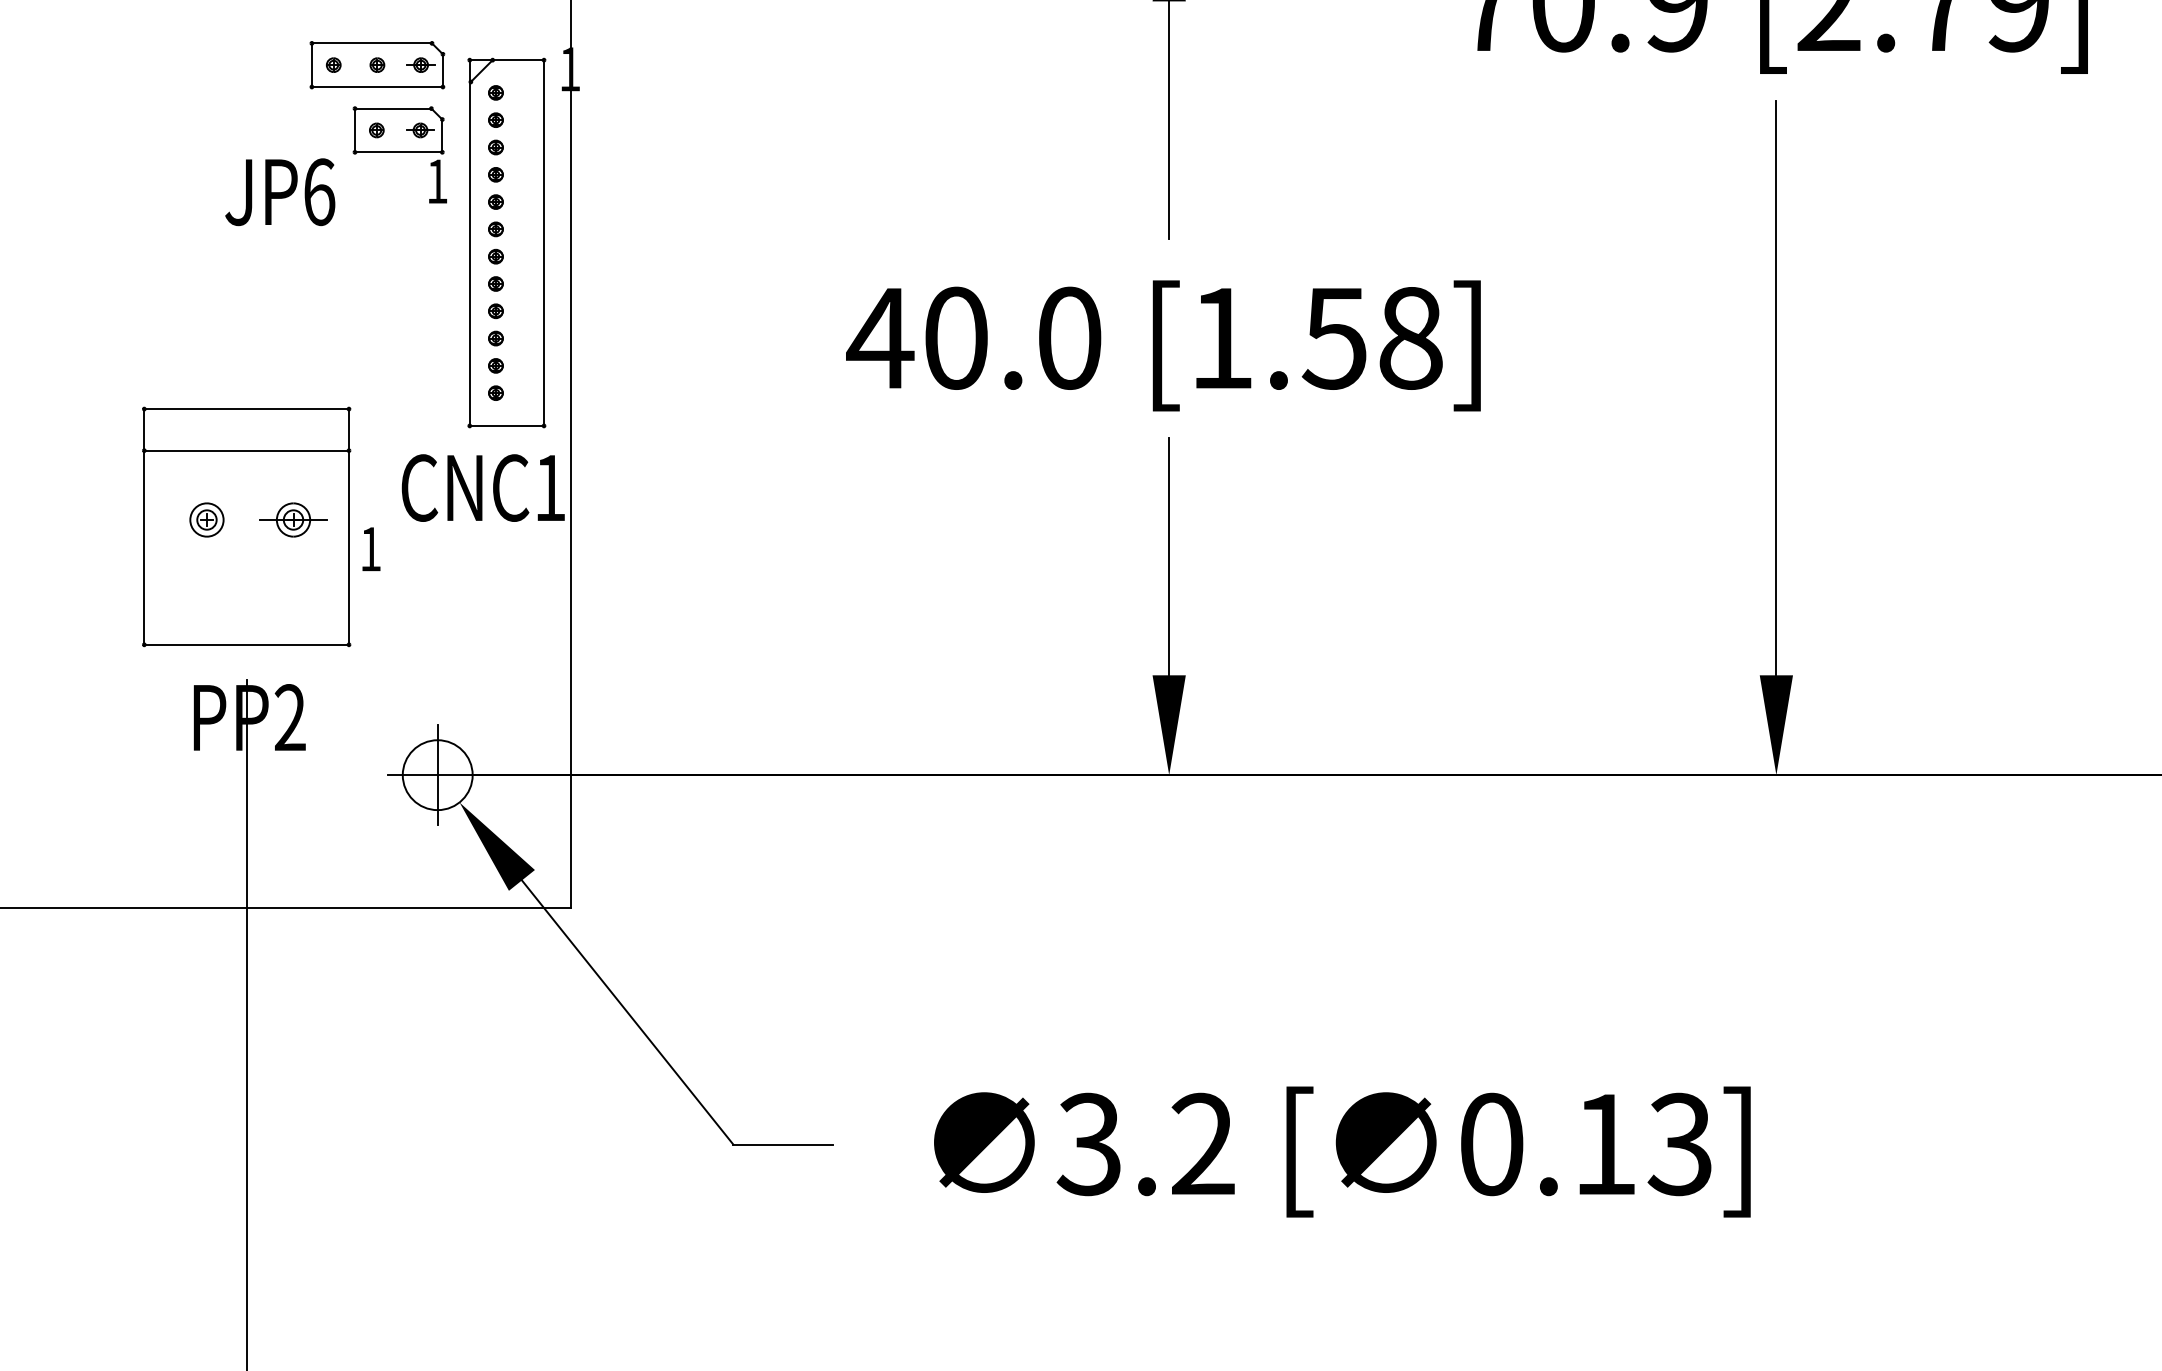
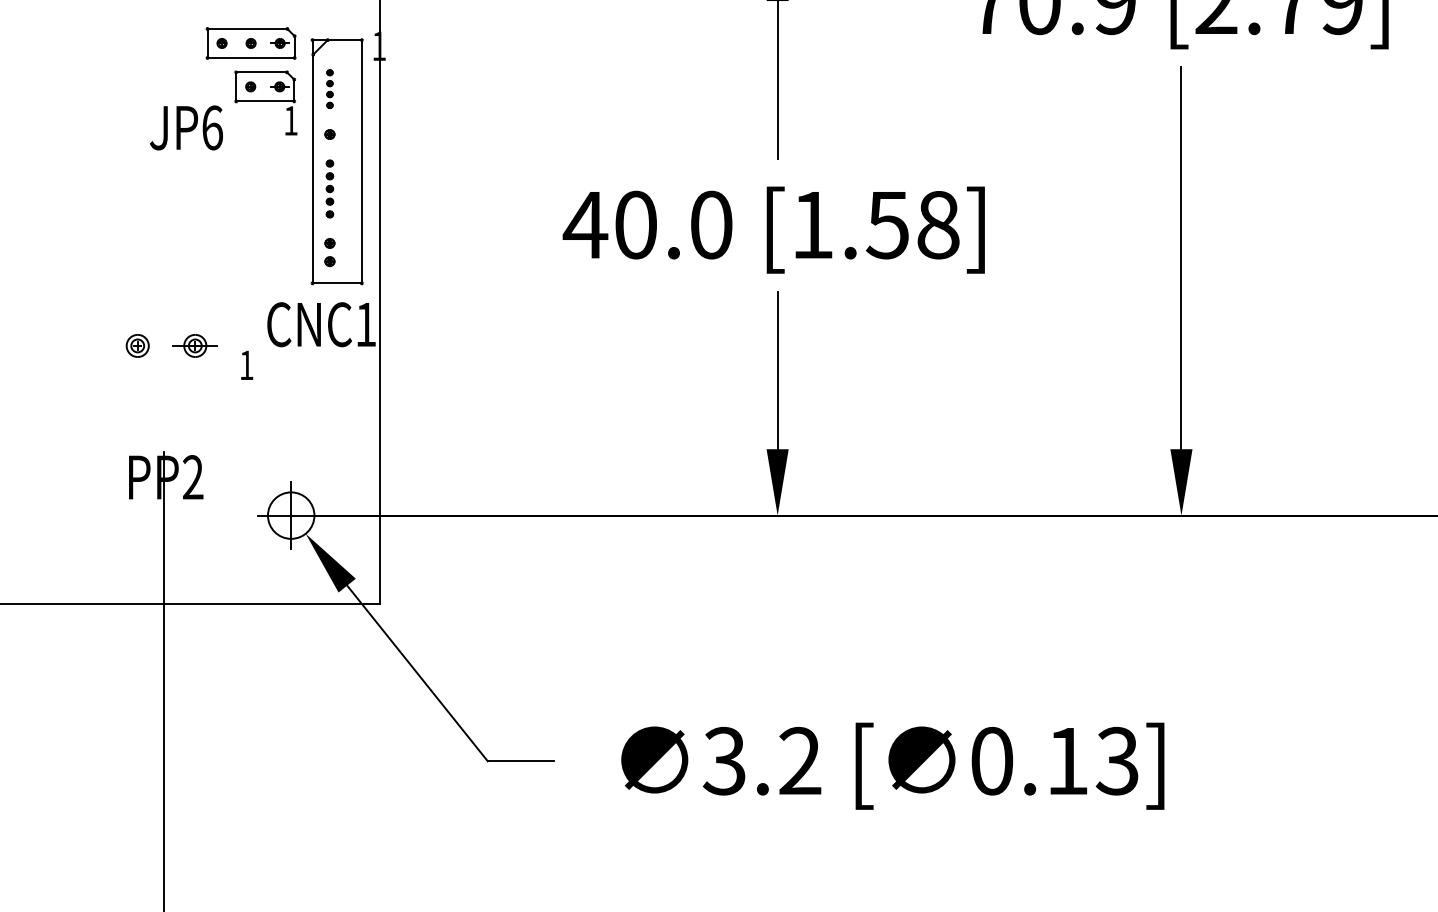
part: (495, 132) -> (329, 88), size x0.6
part: (495, 283) -> (329, 188), size x0.7
part: (245, 526) -> (163, 350), removed

